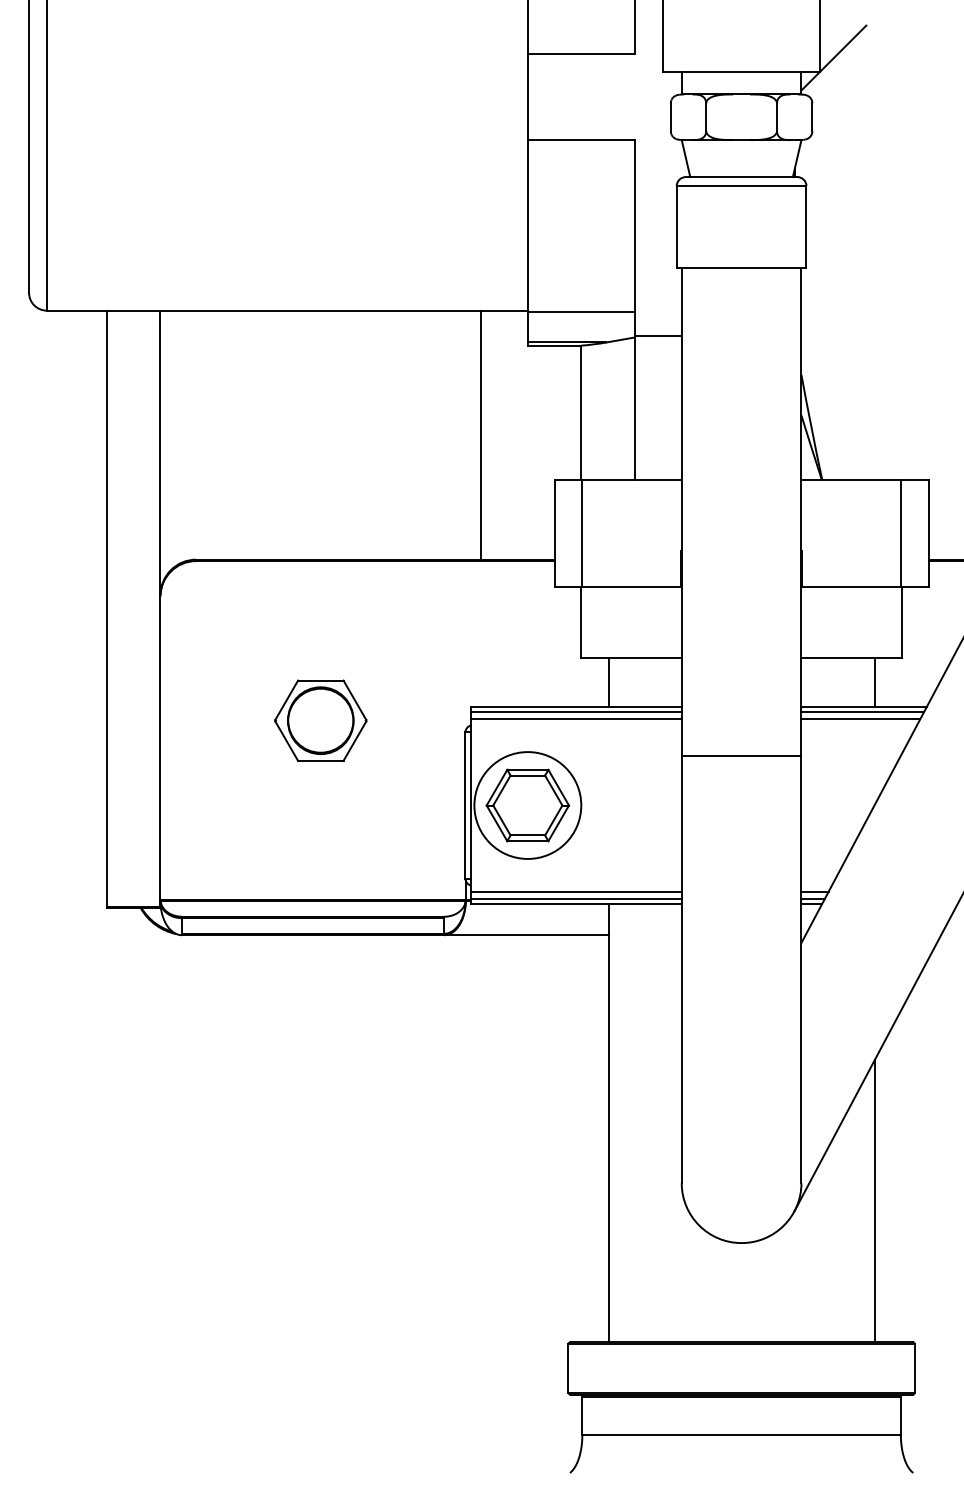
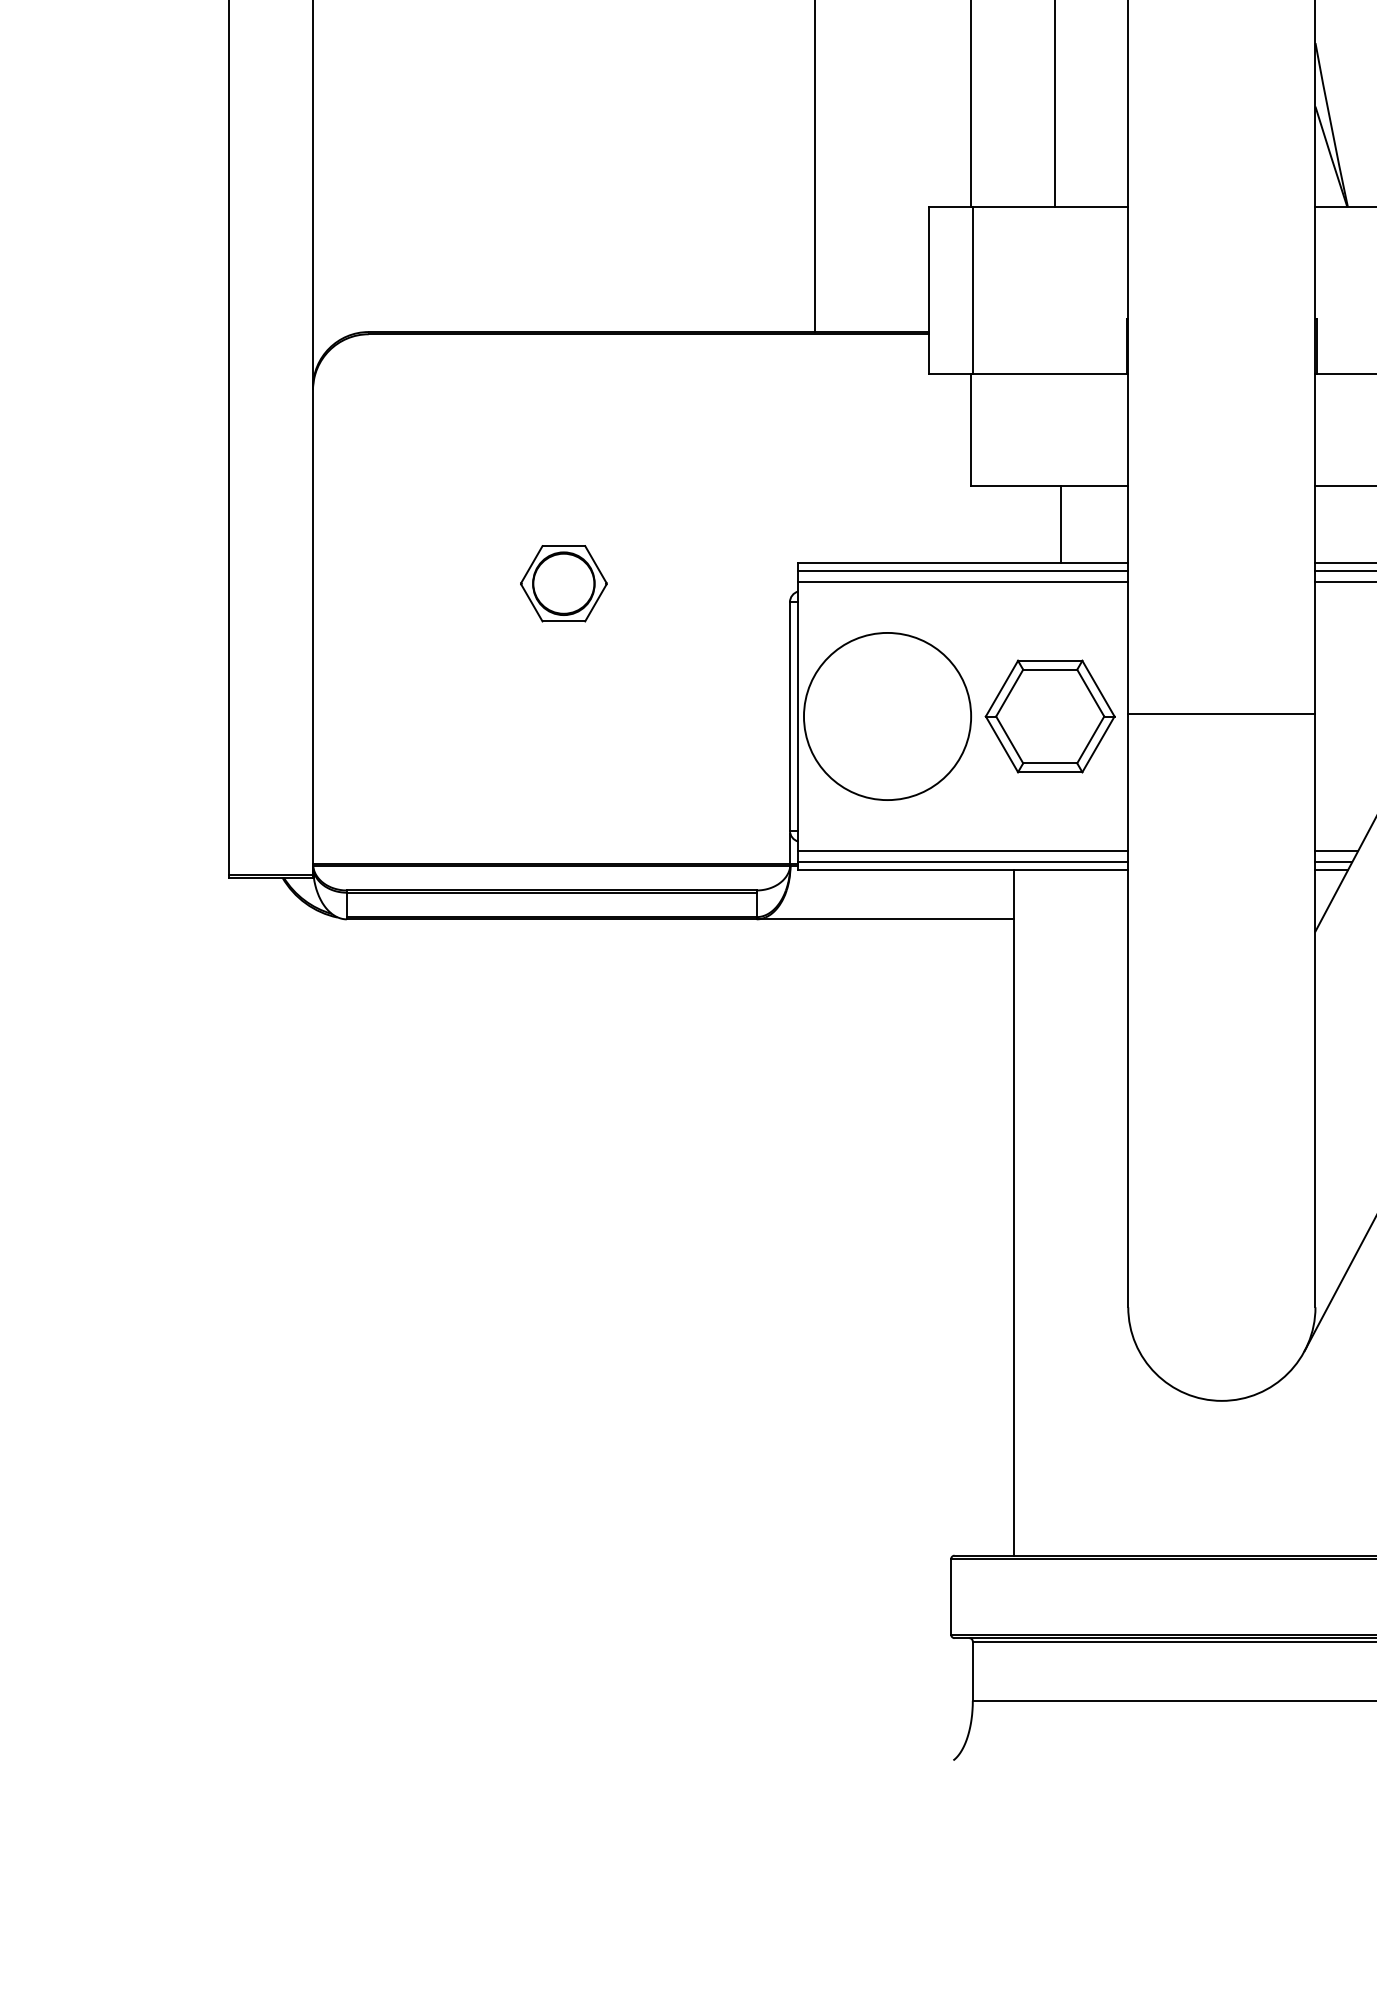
line: (608, 682) -> (1060, 524), moved
part: (320, 720) -> (563, 583), size x0.6
line: (741, 755) -> (1221, 713), moved
part: (527, 805) -> (1049, 716), moved

